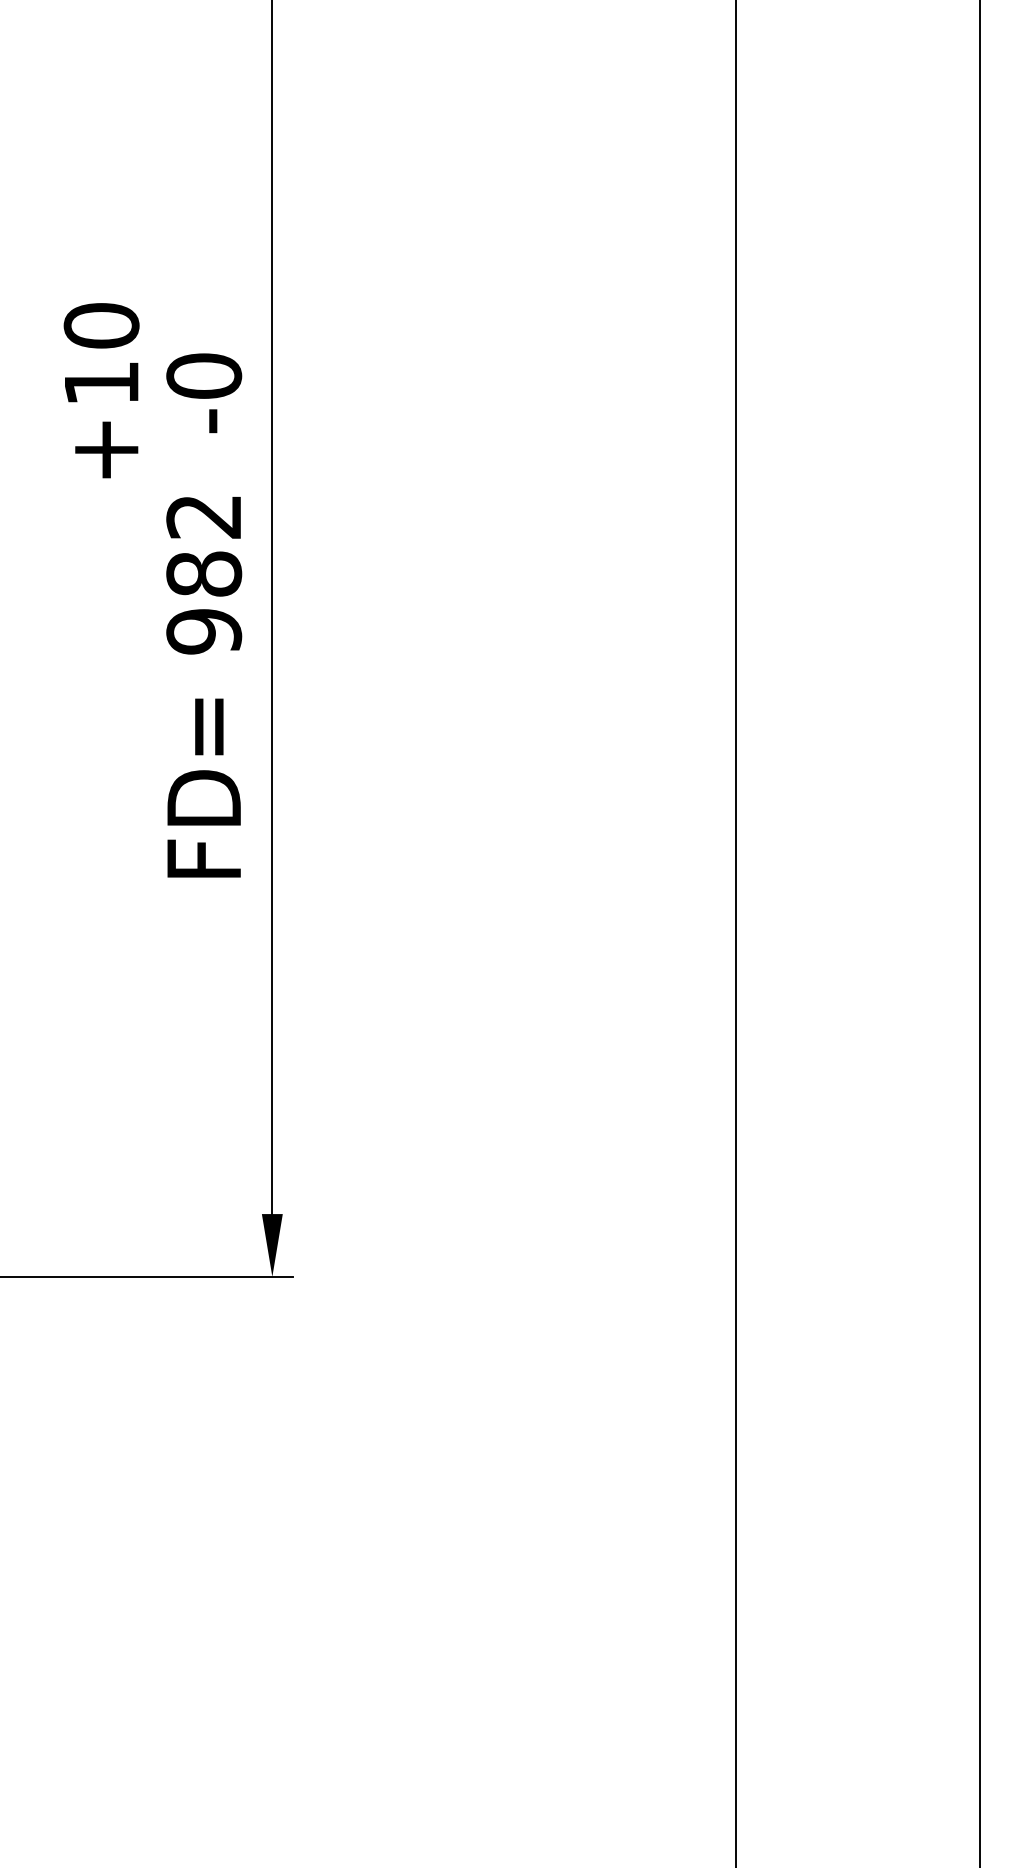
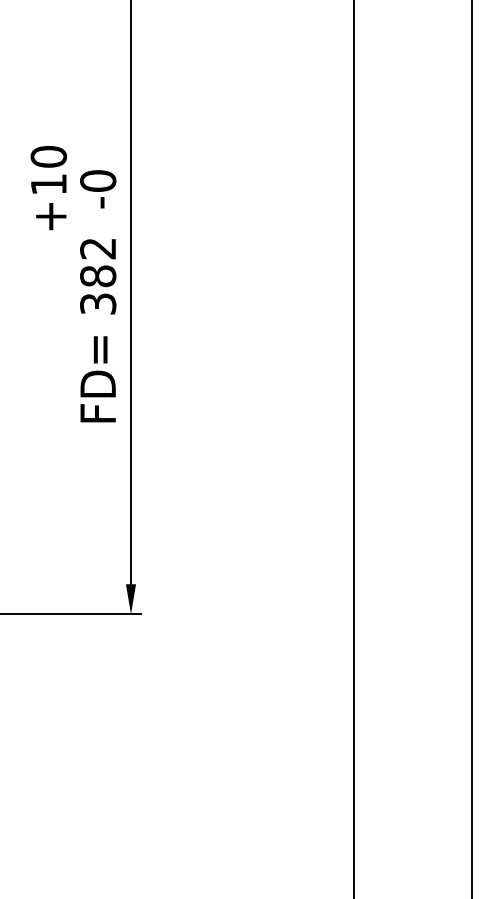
text: (204, 630) -> (98, 303), 982 -> 382

